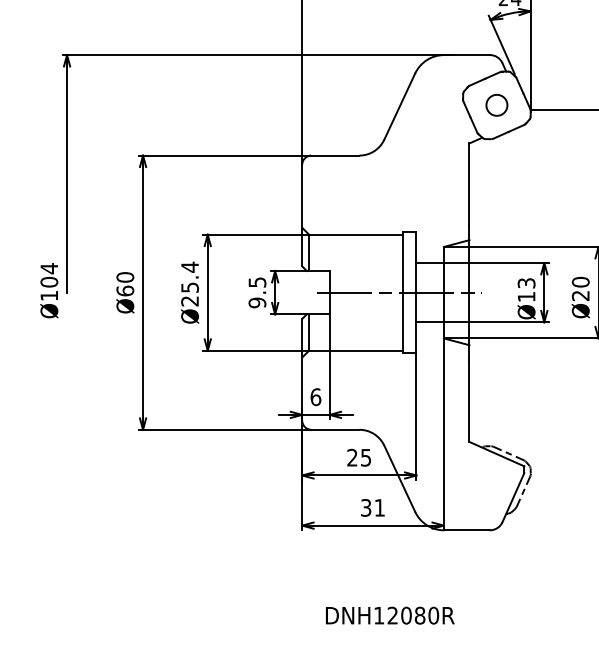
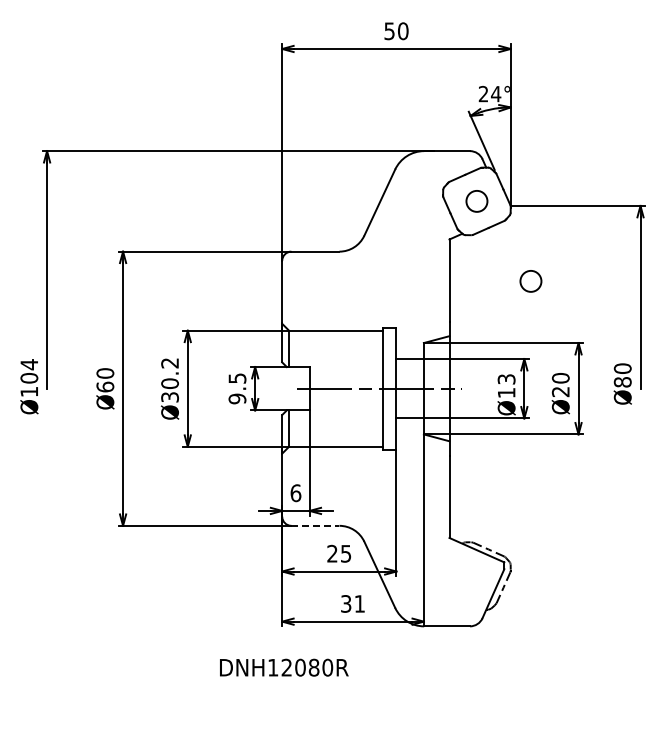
circle: (550, 185) -> (530, 281), added
text: (189, 283) -> (169, 379), Ø25.4 -> Ø30.2
line: (335, 429) -> (315, 525), solid -> dashed
text: (390, 615) -> (284, 667), moved

